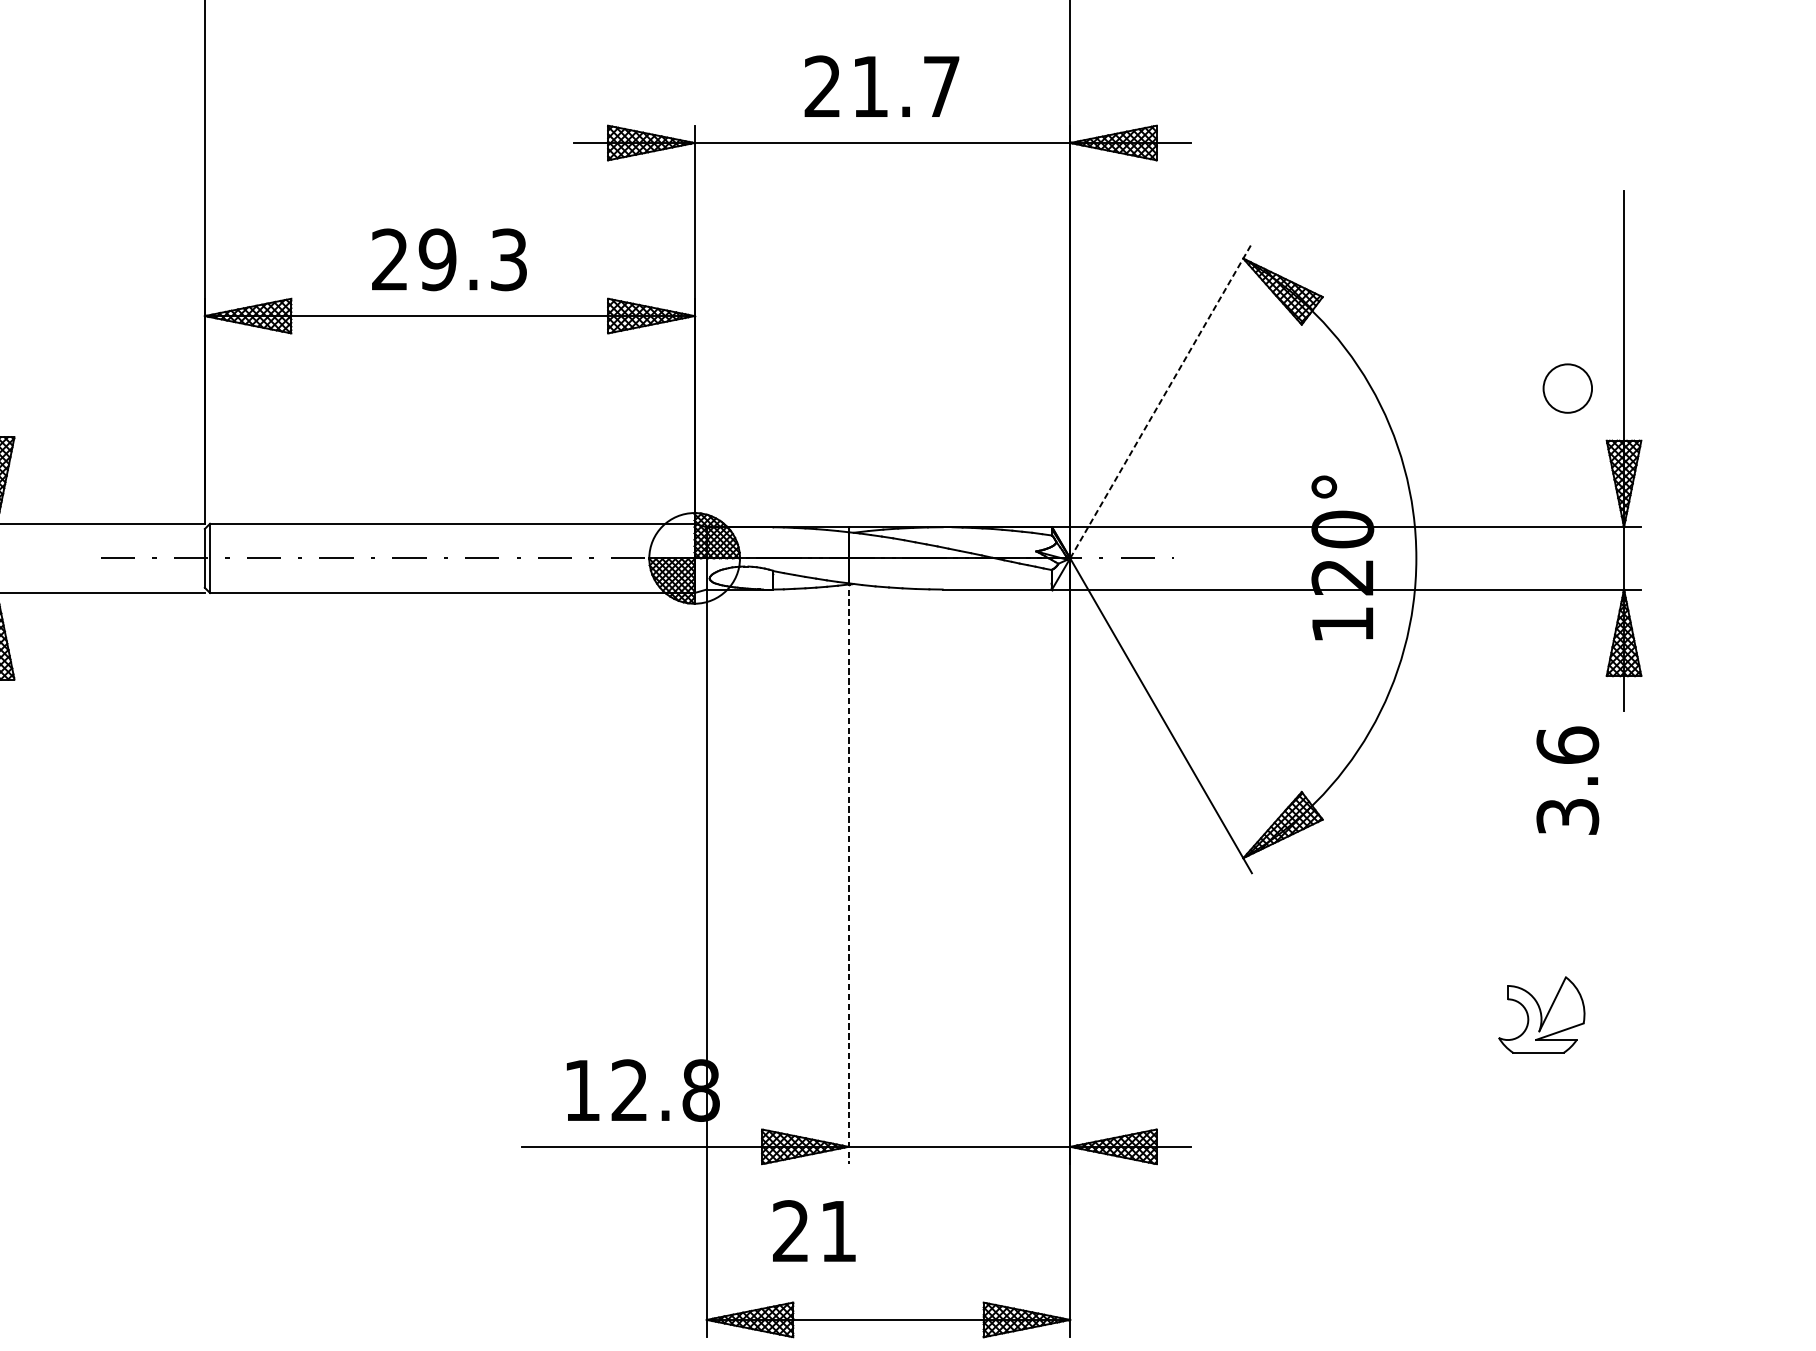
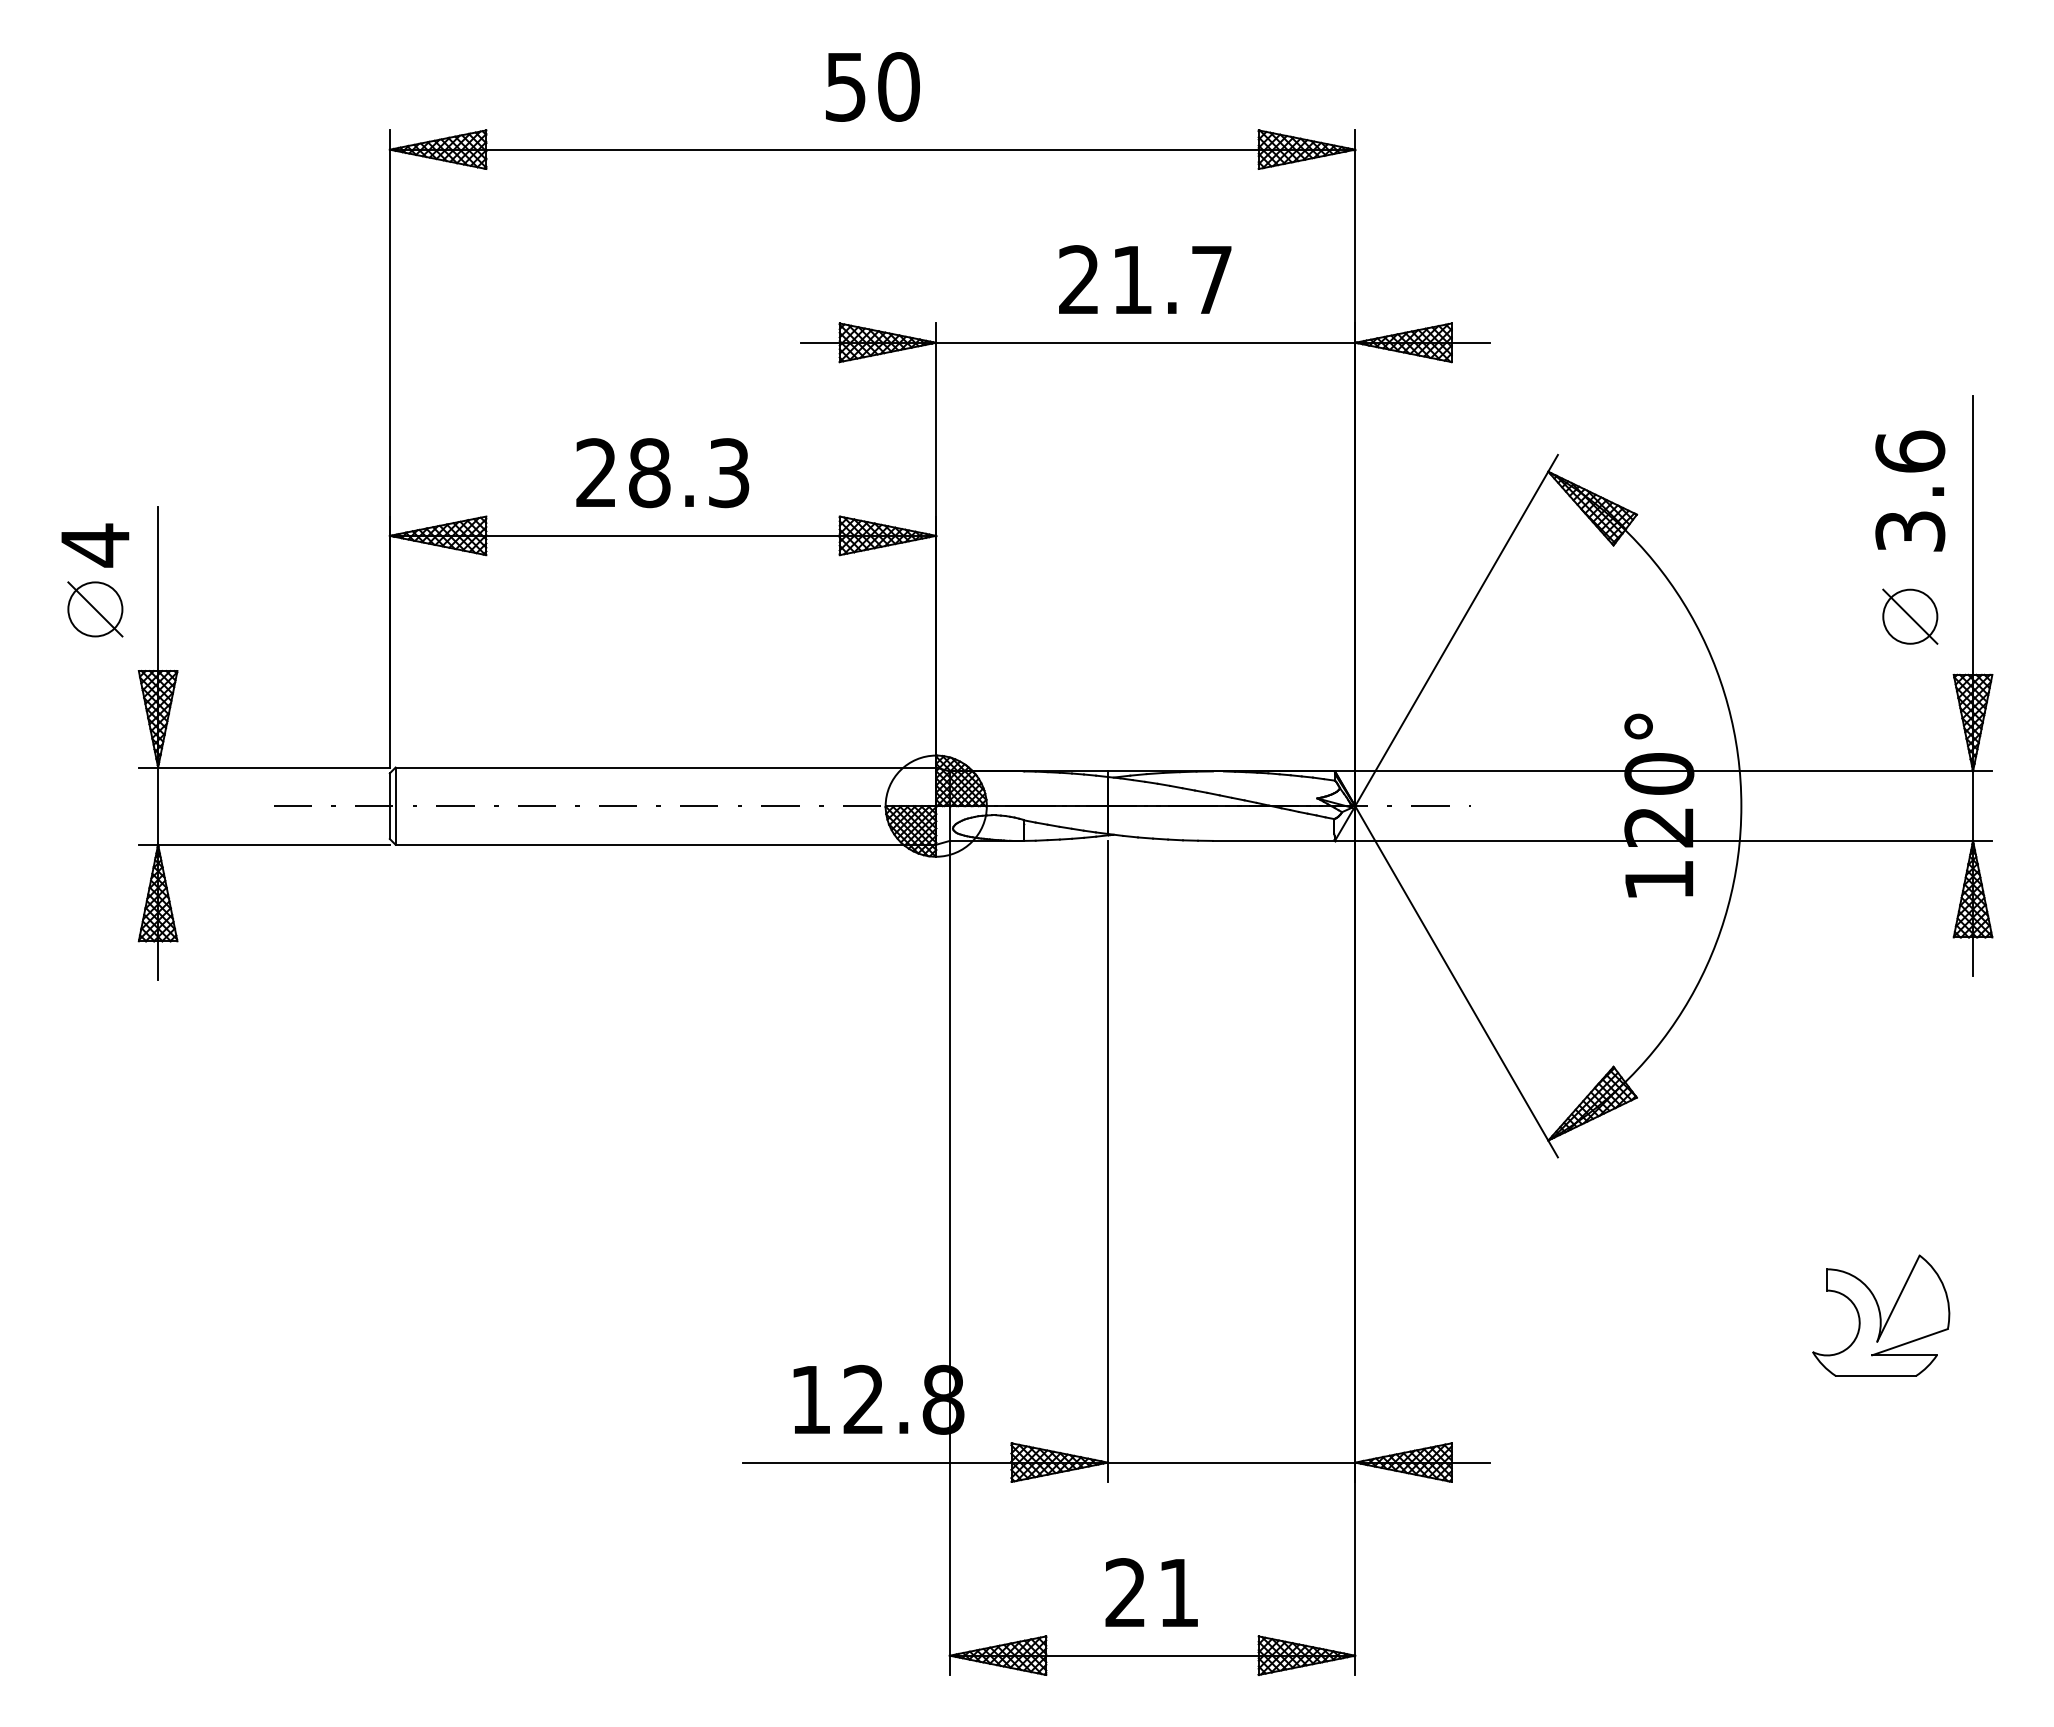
text: (437, 260) -> (649, 473), 29.3 -> 28.3
line: (1567, 388) -> (1910, 616), added
line: (1161, 400) -> (1456, 630), dashed -> solid
text: (1567, 780) -> (1910, 490), moved
line: (849, 876) -> (1108, 1161), dashed -> solid
part: (1541, 1014) -> (1881, 1315), size x1.43
text: (814, 1230) -> (1151, 1592), moved

